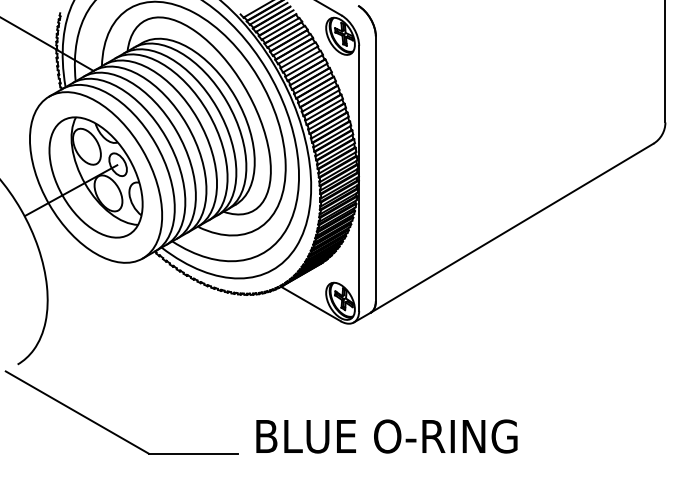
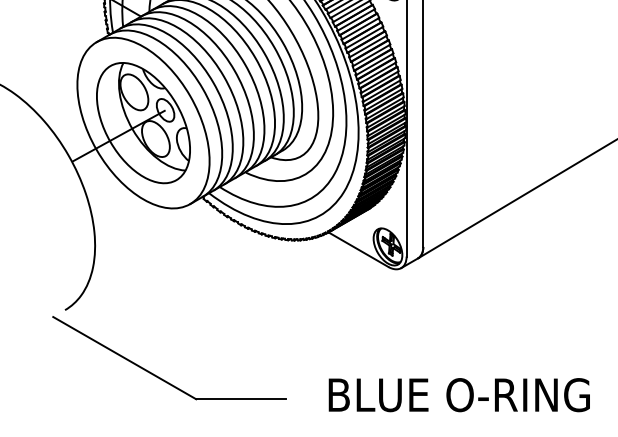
text: (386, 436) -> (458, 395), moved

